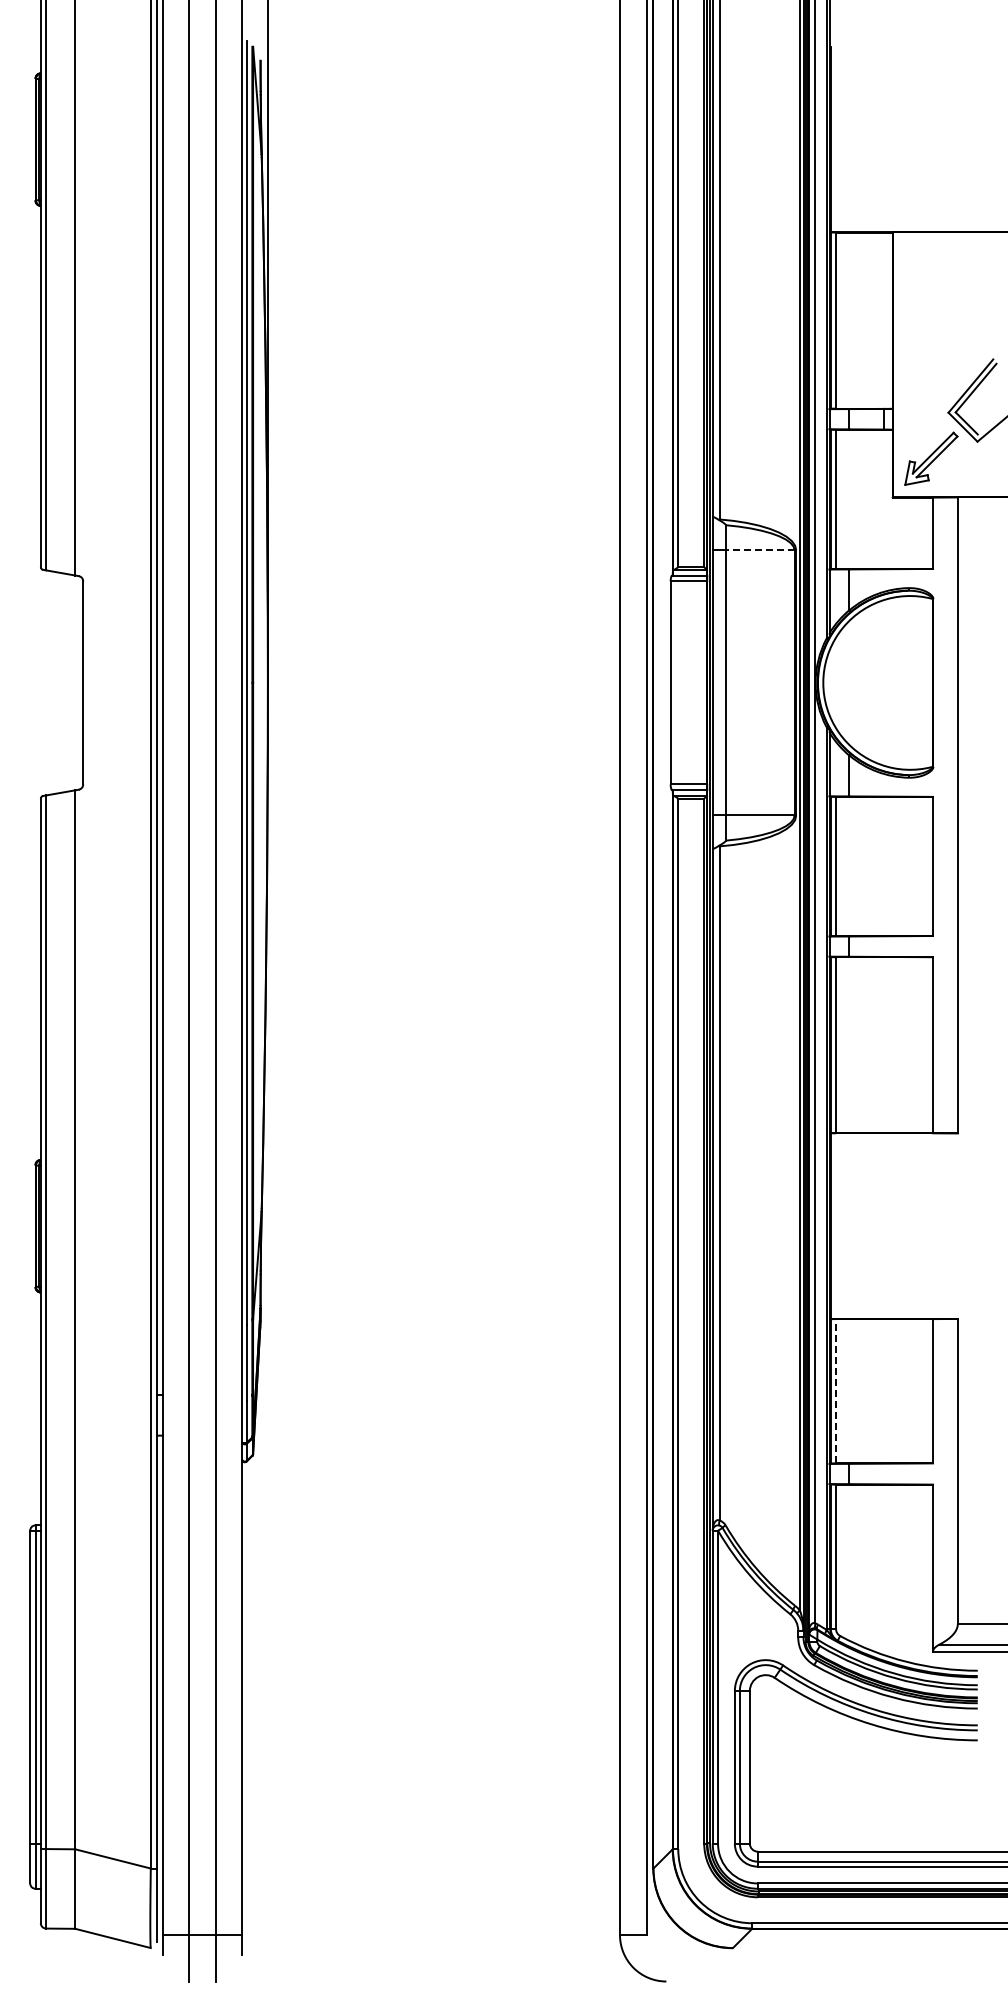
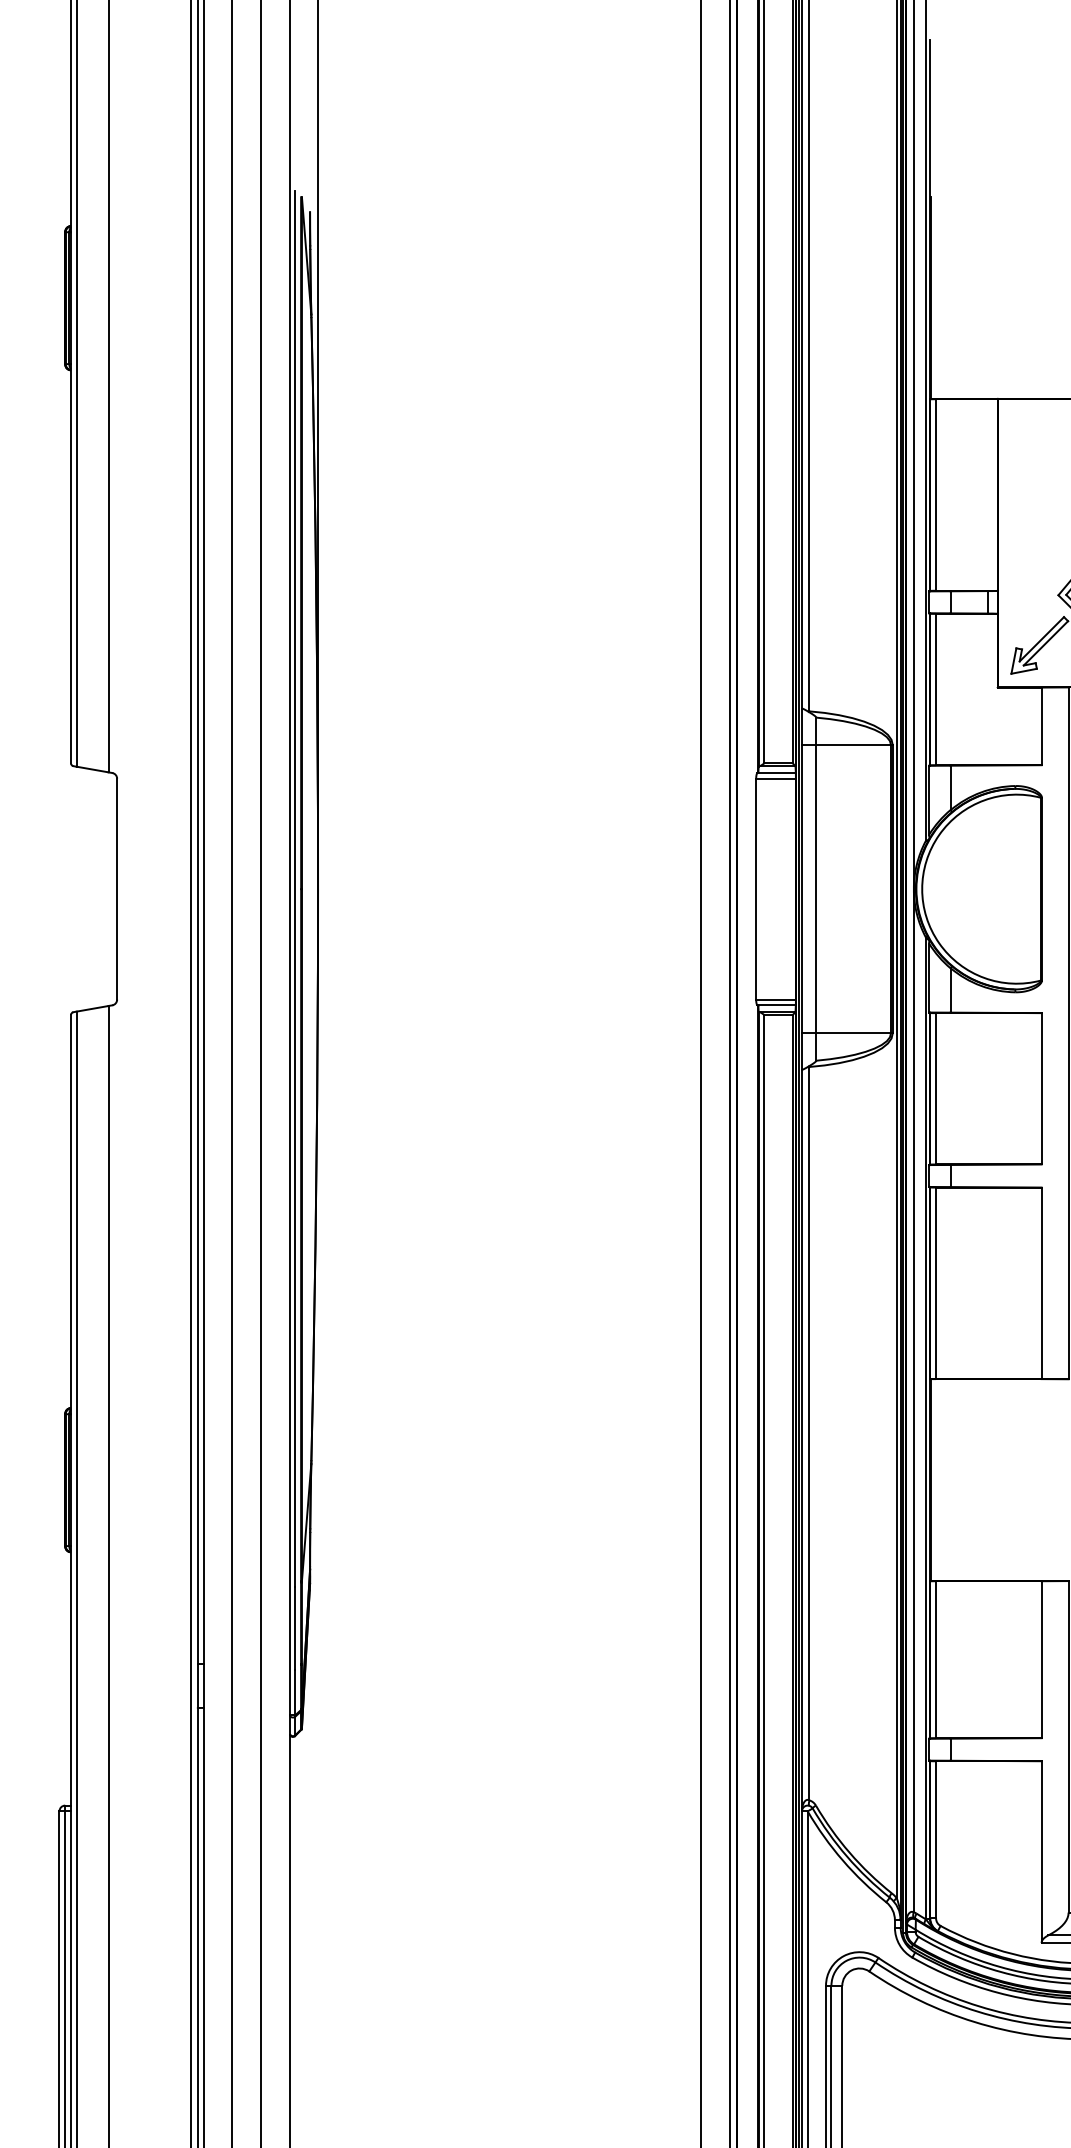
line: (759, 550) -> (852, 745), dashed -> solid
line: (836, 1390) -> (936, 1658), dashed -> solid

